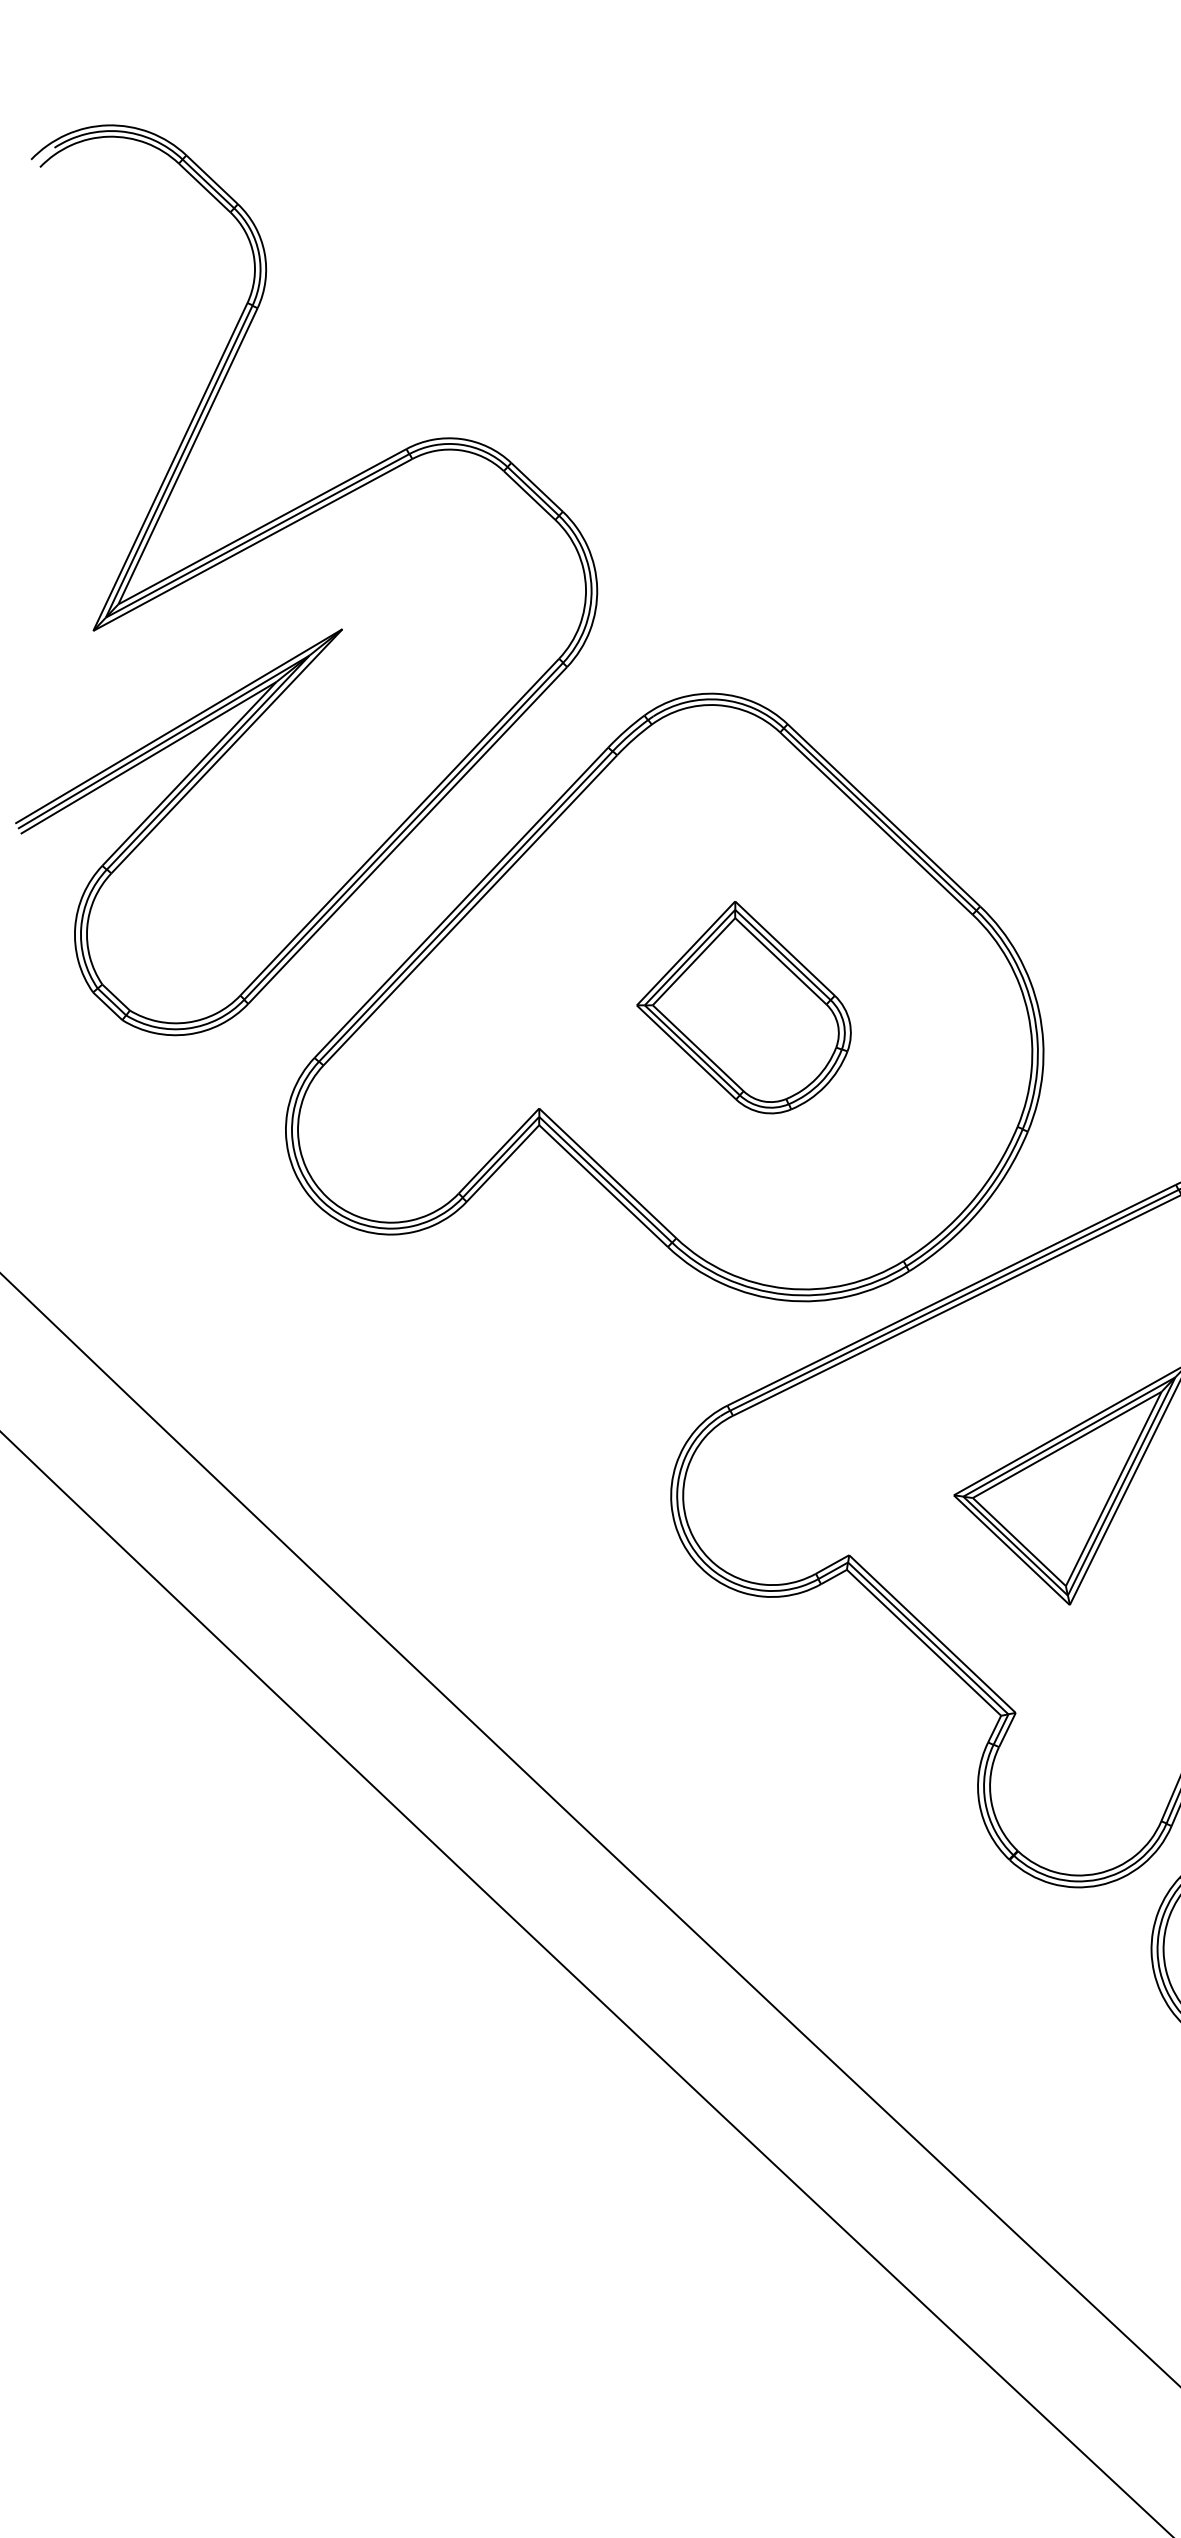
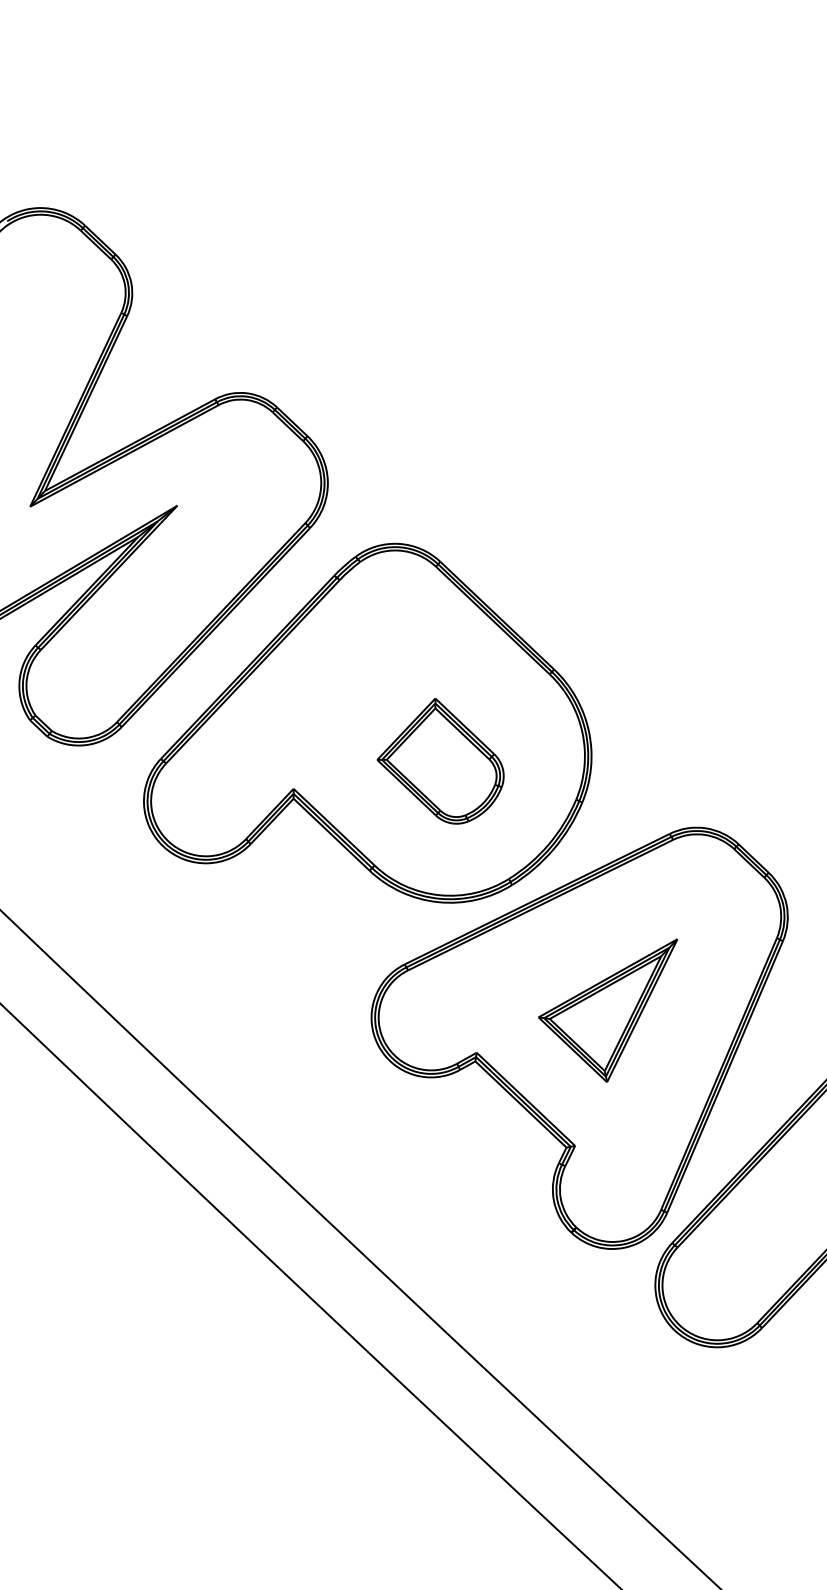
part: (743, 1008) -> (440, 761), moved

